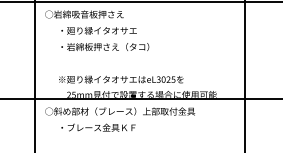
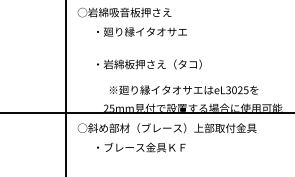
text: (105, 46) -> (149, 63), moved
text: (121, 79) -> (184, 90), moved

